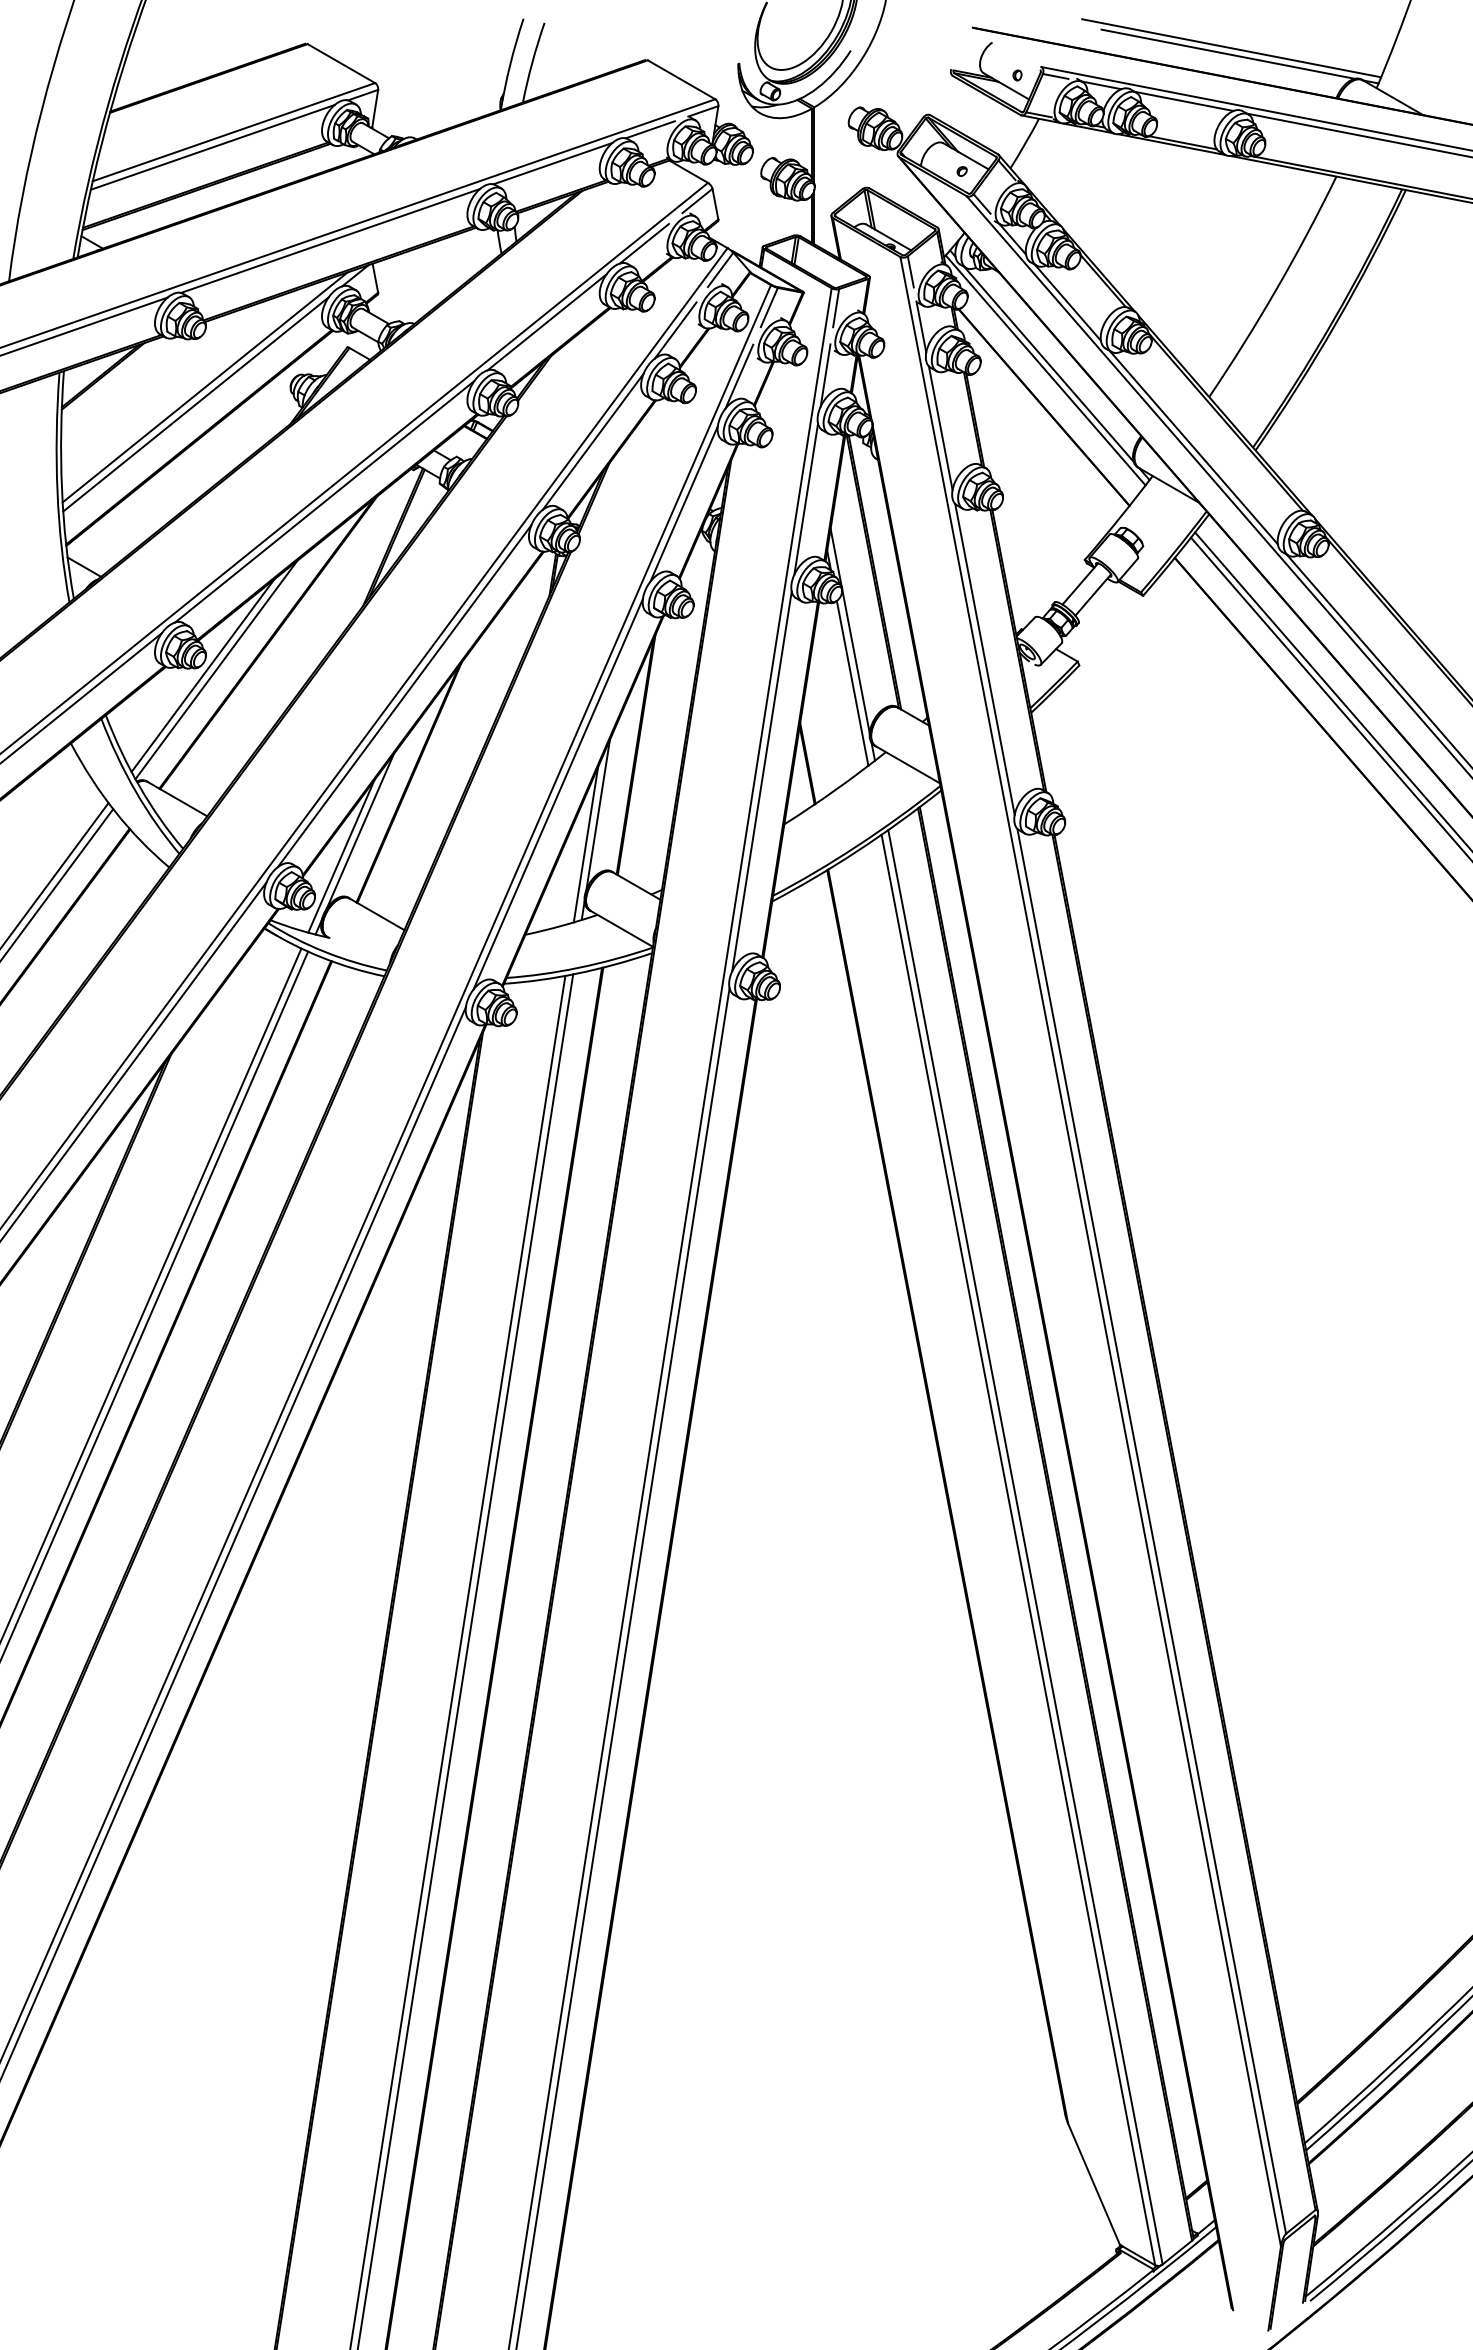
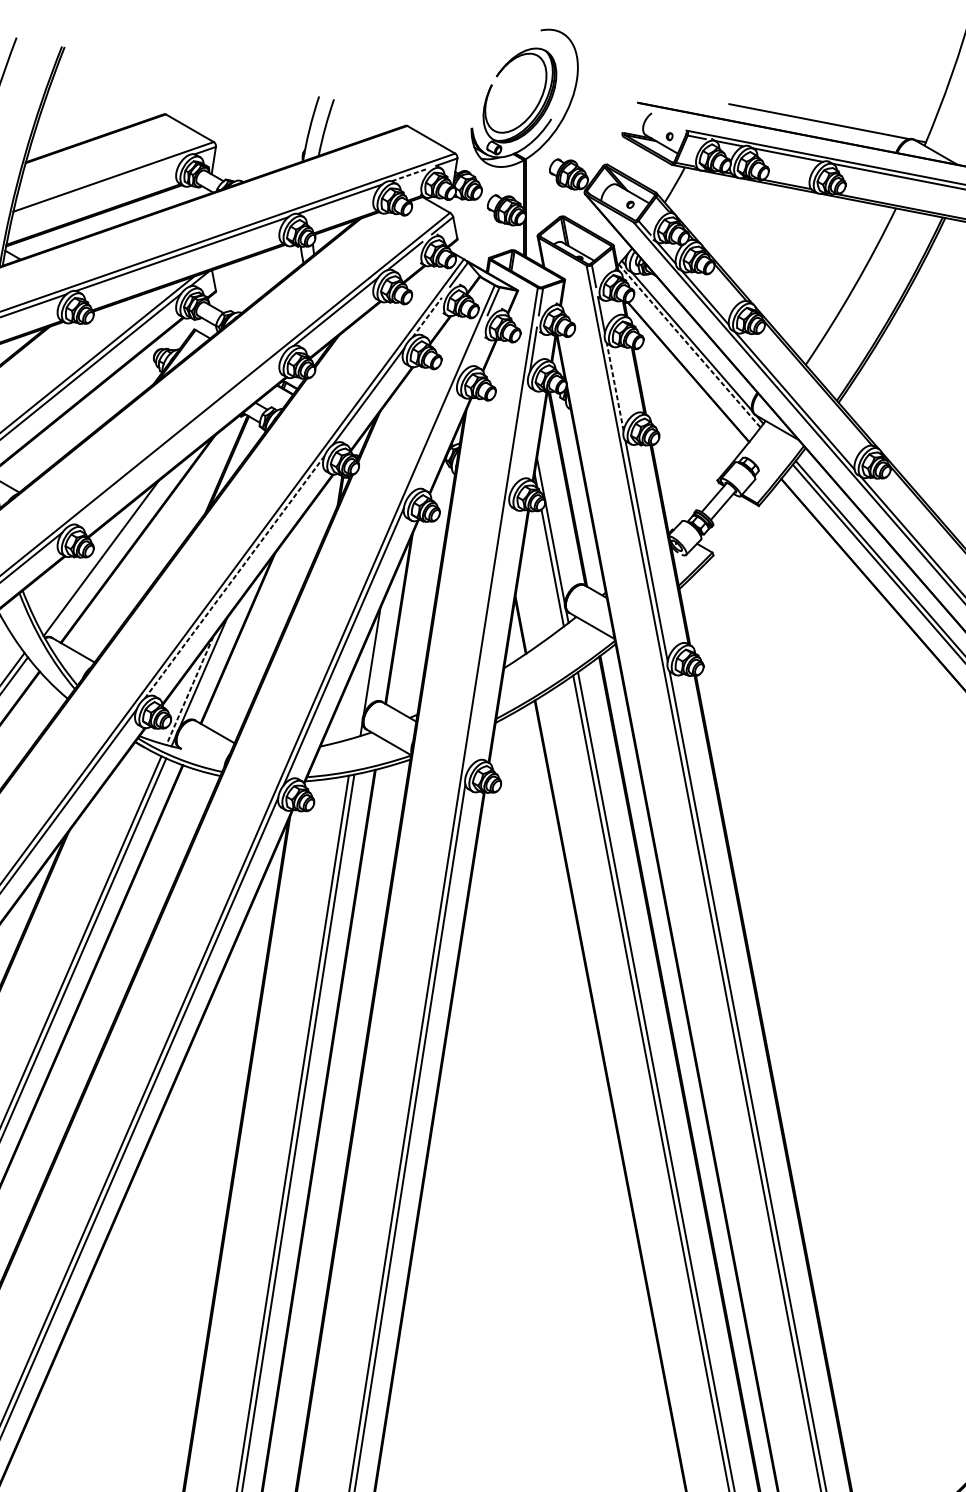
line: (1231, 48) -> (821, 117), removed
line: (650, 129) -> (409, 175), solid -> dashed
line: (212, 147) -> (98, 187), removed
line: (675, 330) -> (426, 317), solid -> dashed
line: (1045, 370) -> (689, 346), solid -> dashed
line: (739, 376) -> (472, 350), removed
line: (940, 428) -> (615, 387), solid -> dashed
line: (806, 498) -> (519, 436), removed
line: (324, 501) -> (177, 439), removed
line: (683, 503) -> (432, 440), removed
line: (202, 675) -> (91, 562), removed
line: (404, 696) -> (234, 577), solid -> dashed
line: (761, 781) -> (488, 637), removed
line: (585, 844) -> (363, 682), removed
line: (341, 856) -> (189, 690), solid -> dashed

